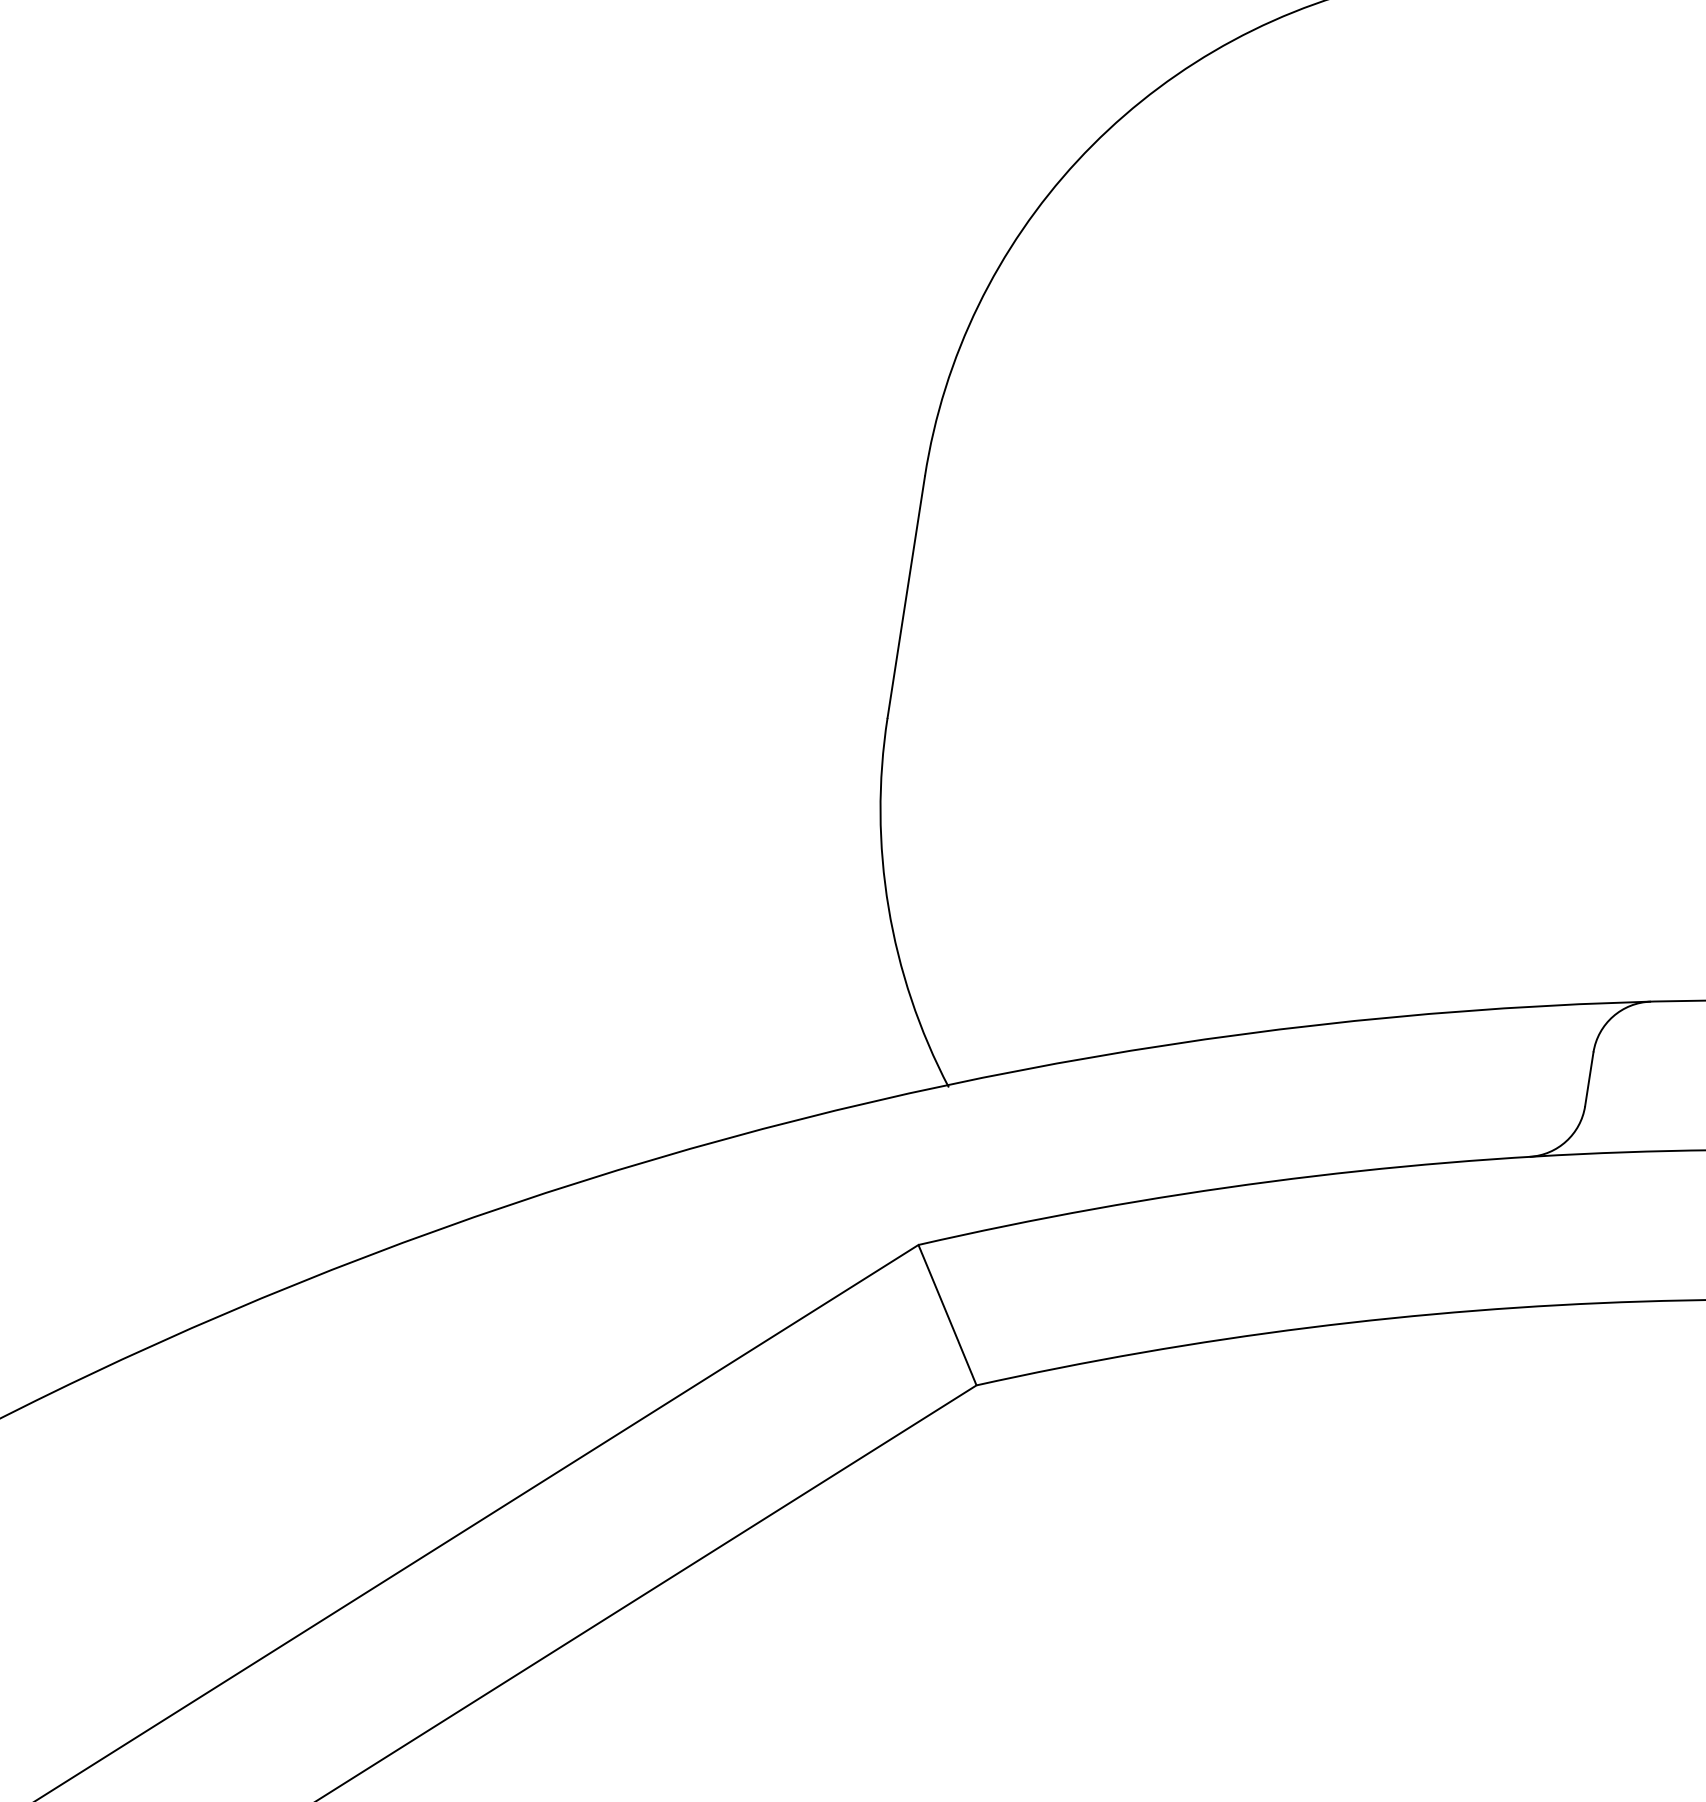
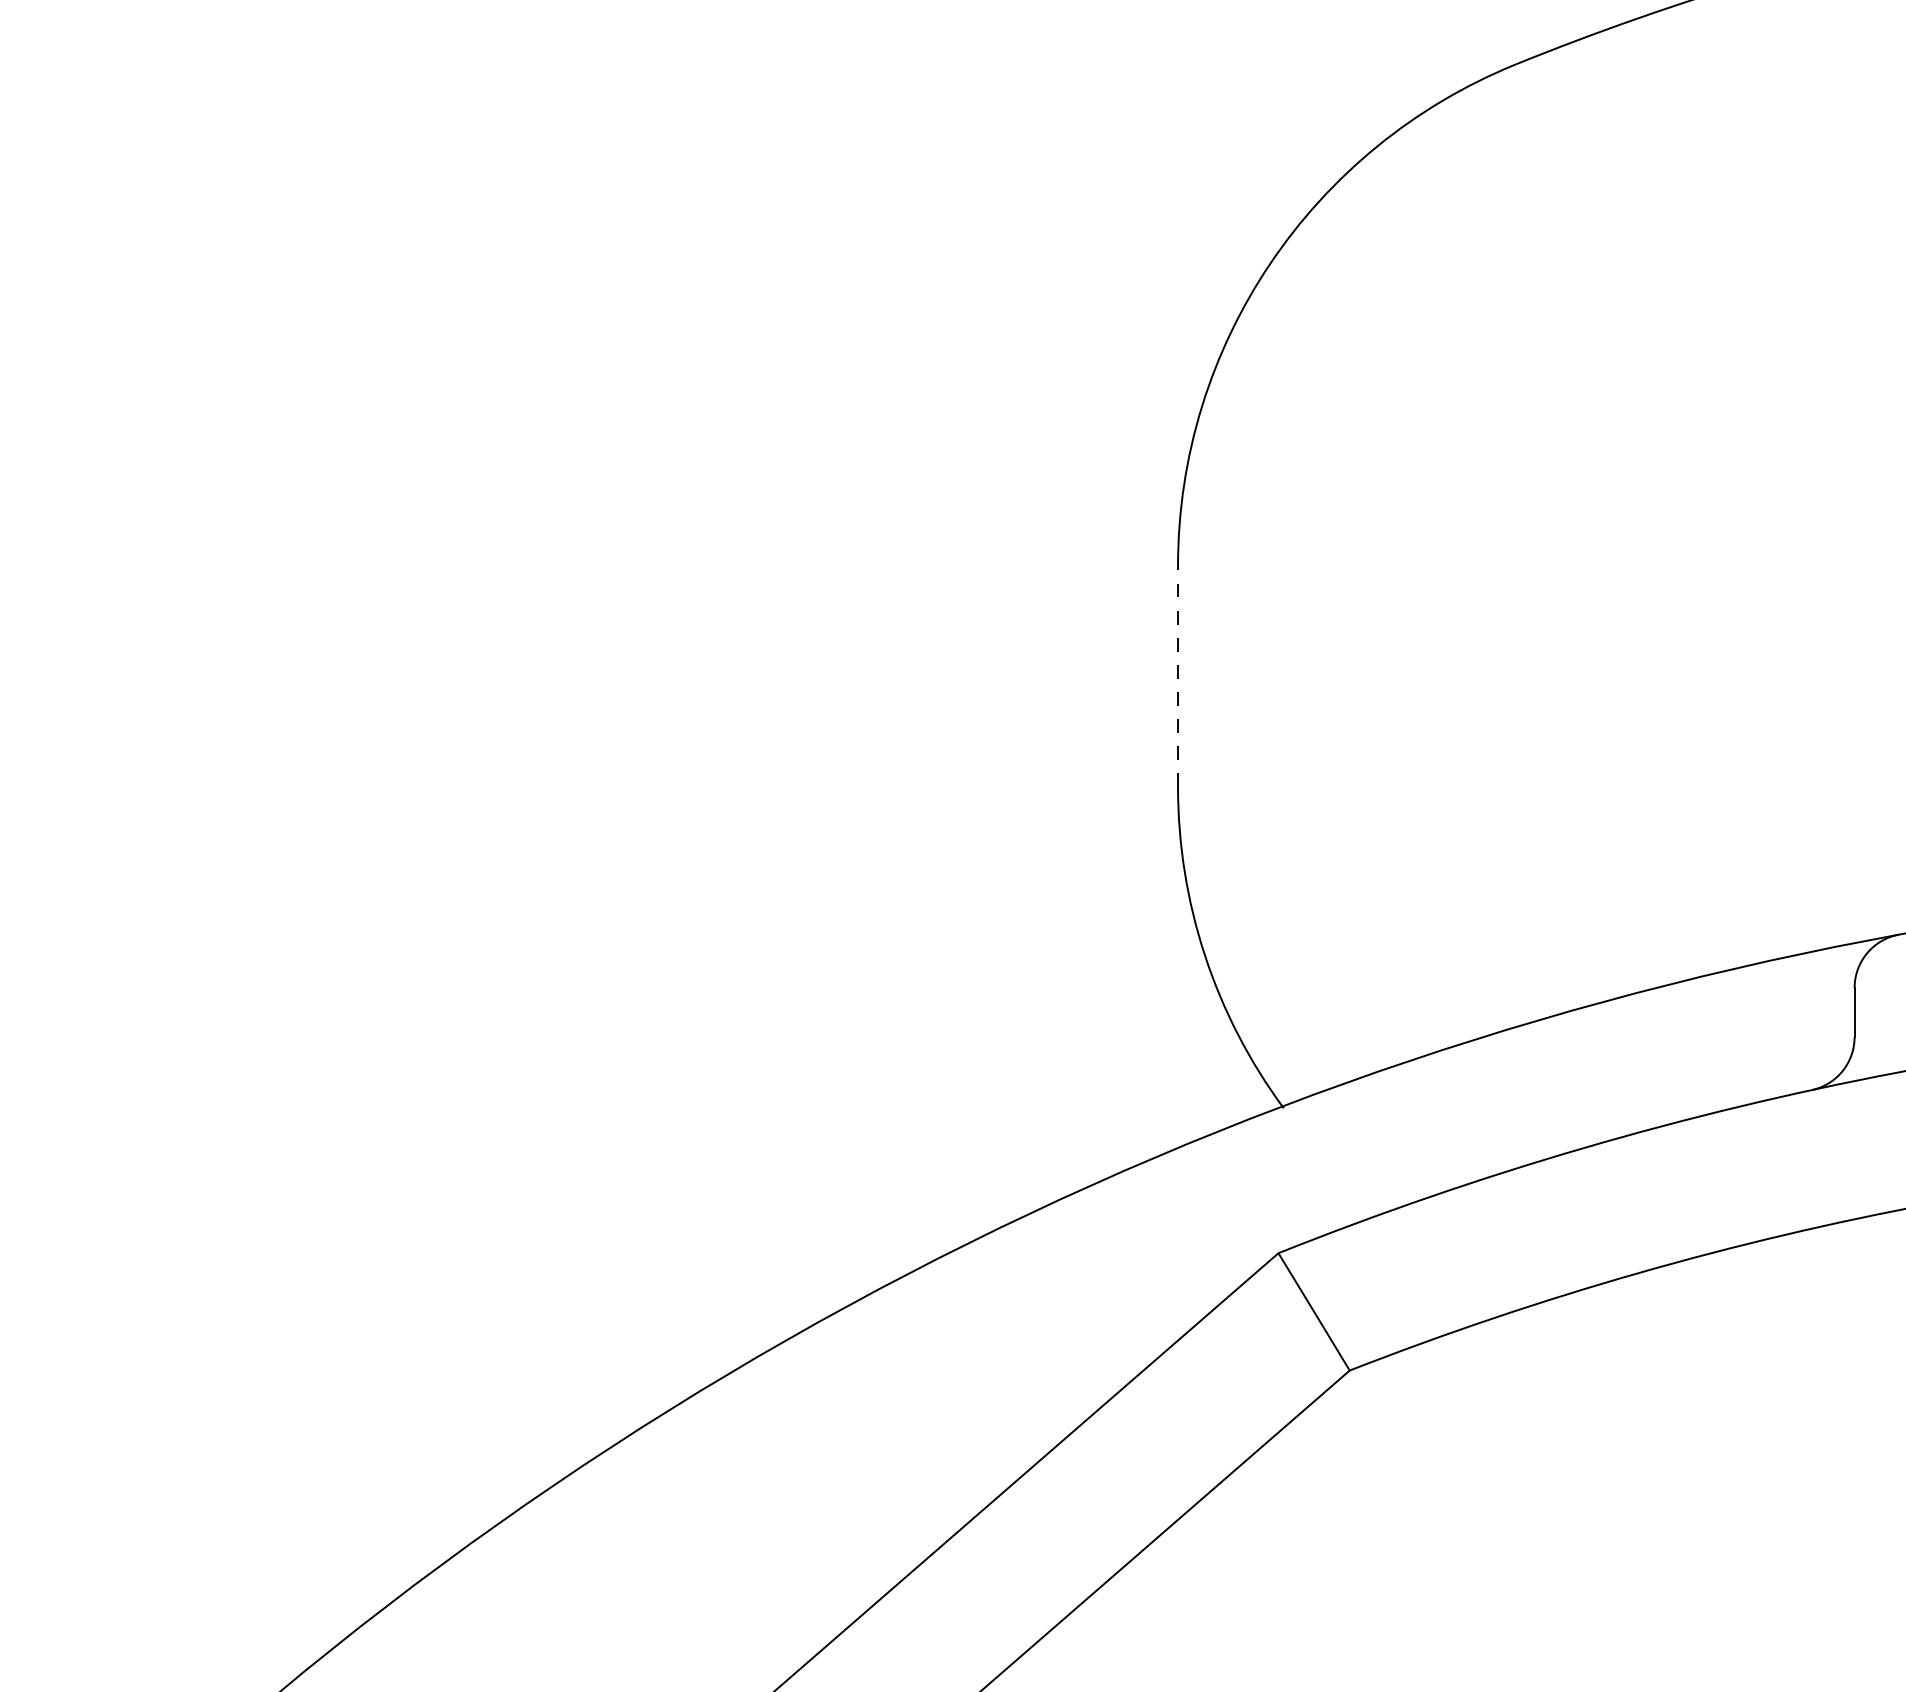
line: (906, 596) -> (1178, 675), solid -> dashed

